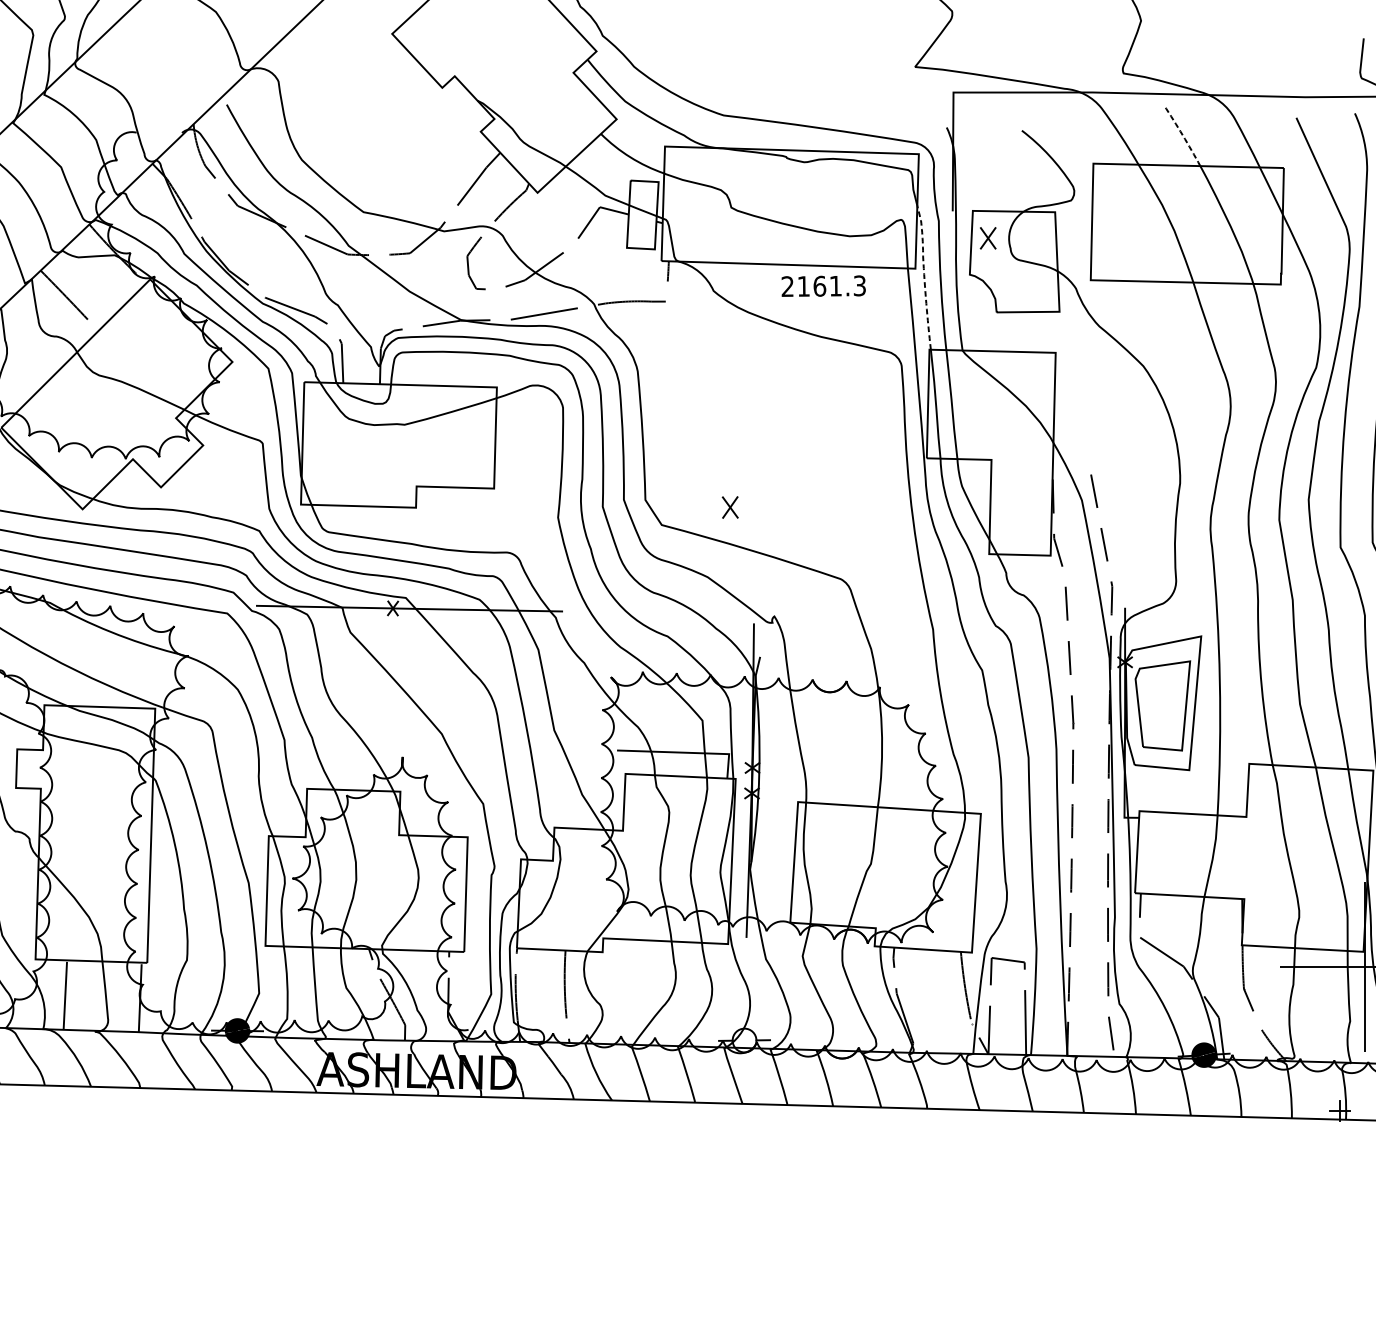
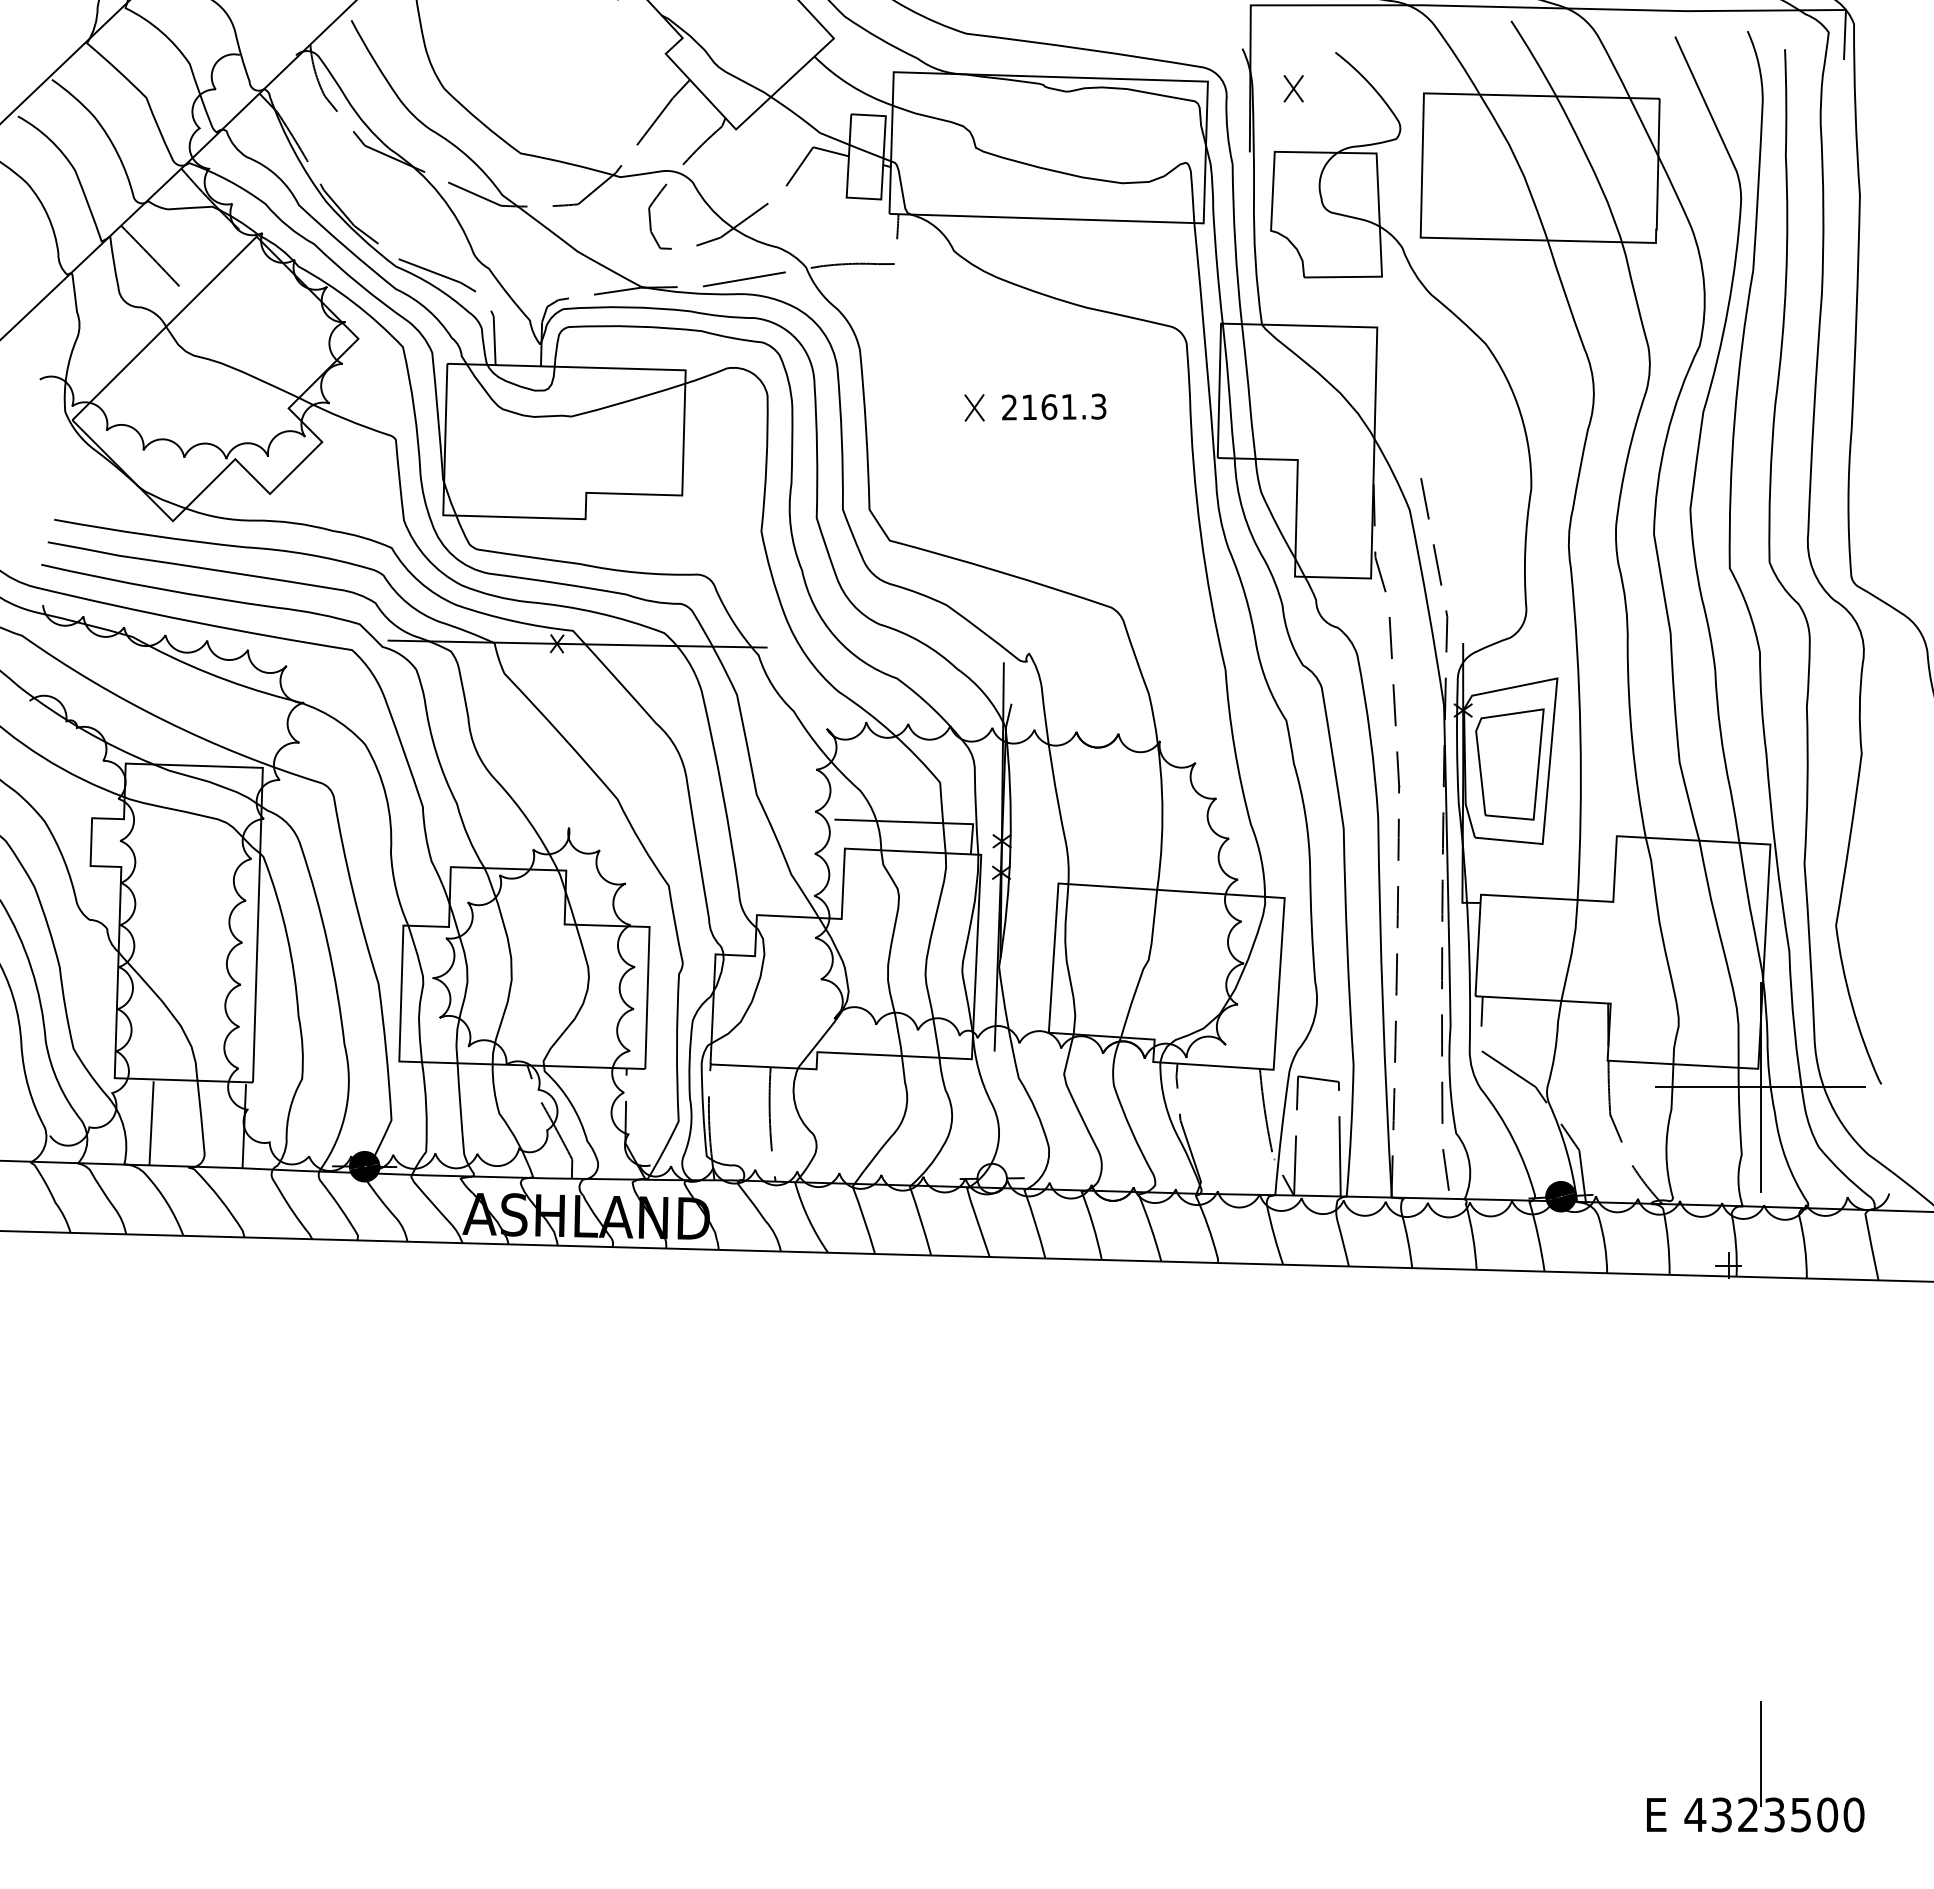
line: (1182, 135) -> (1534, 58), dashed -> solid
part: (988, 238) -> (1293, 88), moved
line: (924, 275) -> (1214, 231), dashed -> solid
text: (823, 285) -> (1054, 406), moved
part: (730, 507) -> (974, 407), moved

